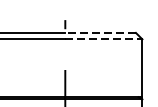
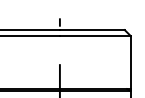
line: (99, 33) -> (91, 30), dashed -> solid
line: (104, 39) -> (95, 36), dashed -> solid

